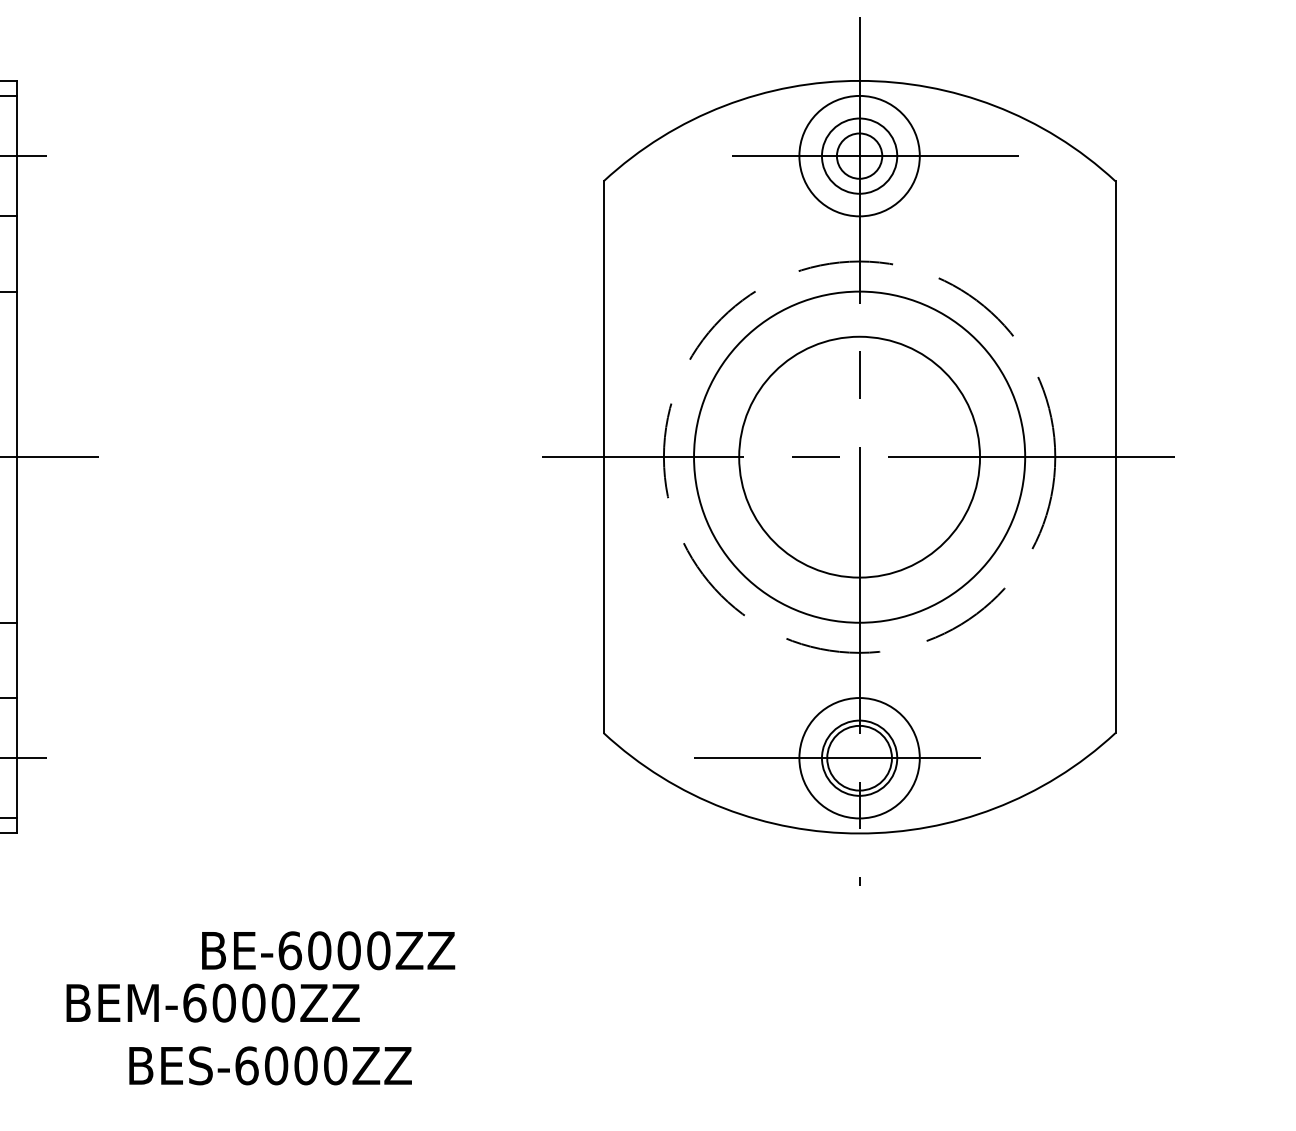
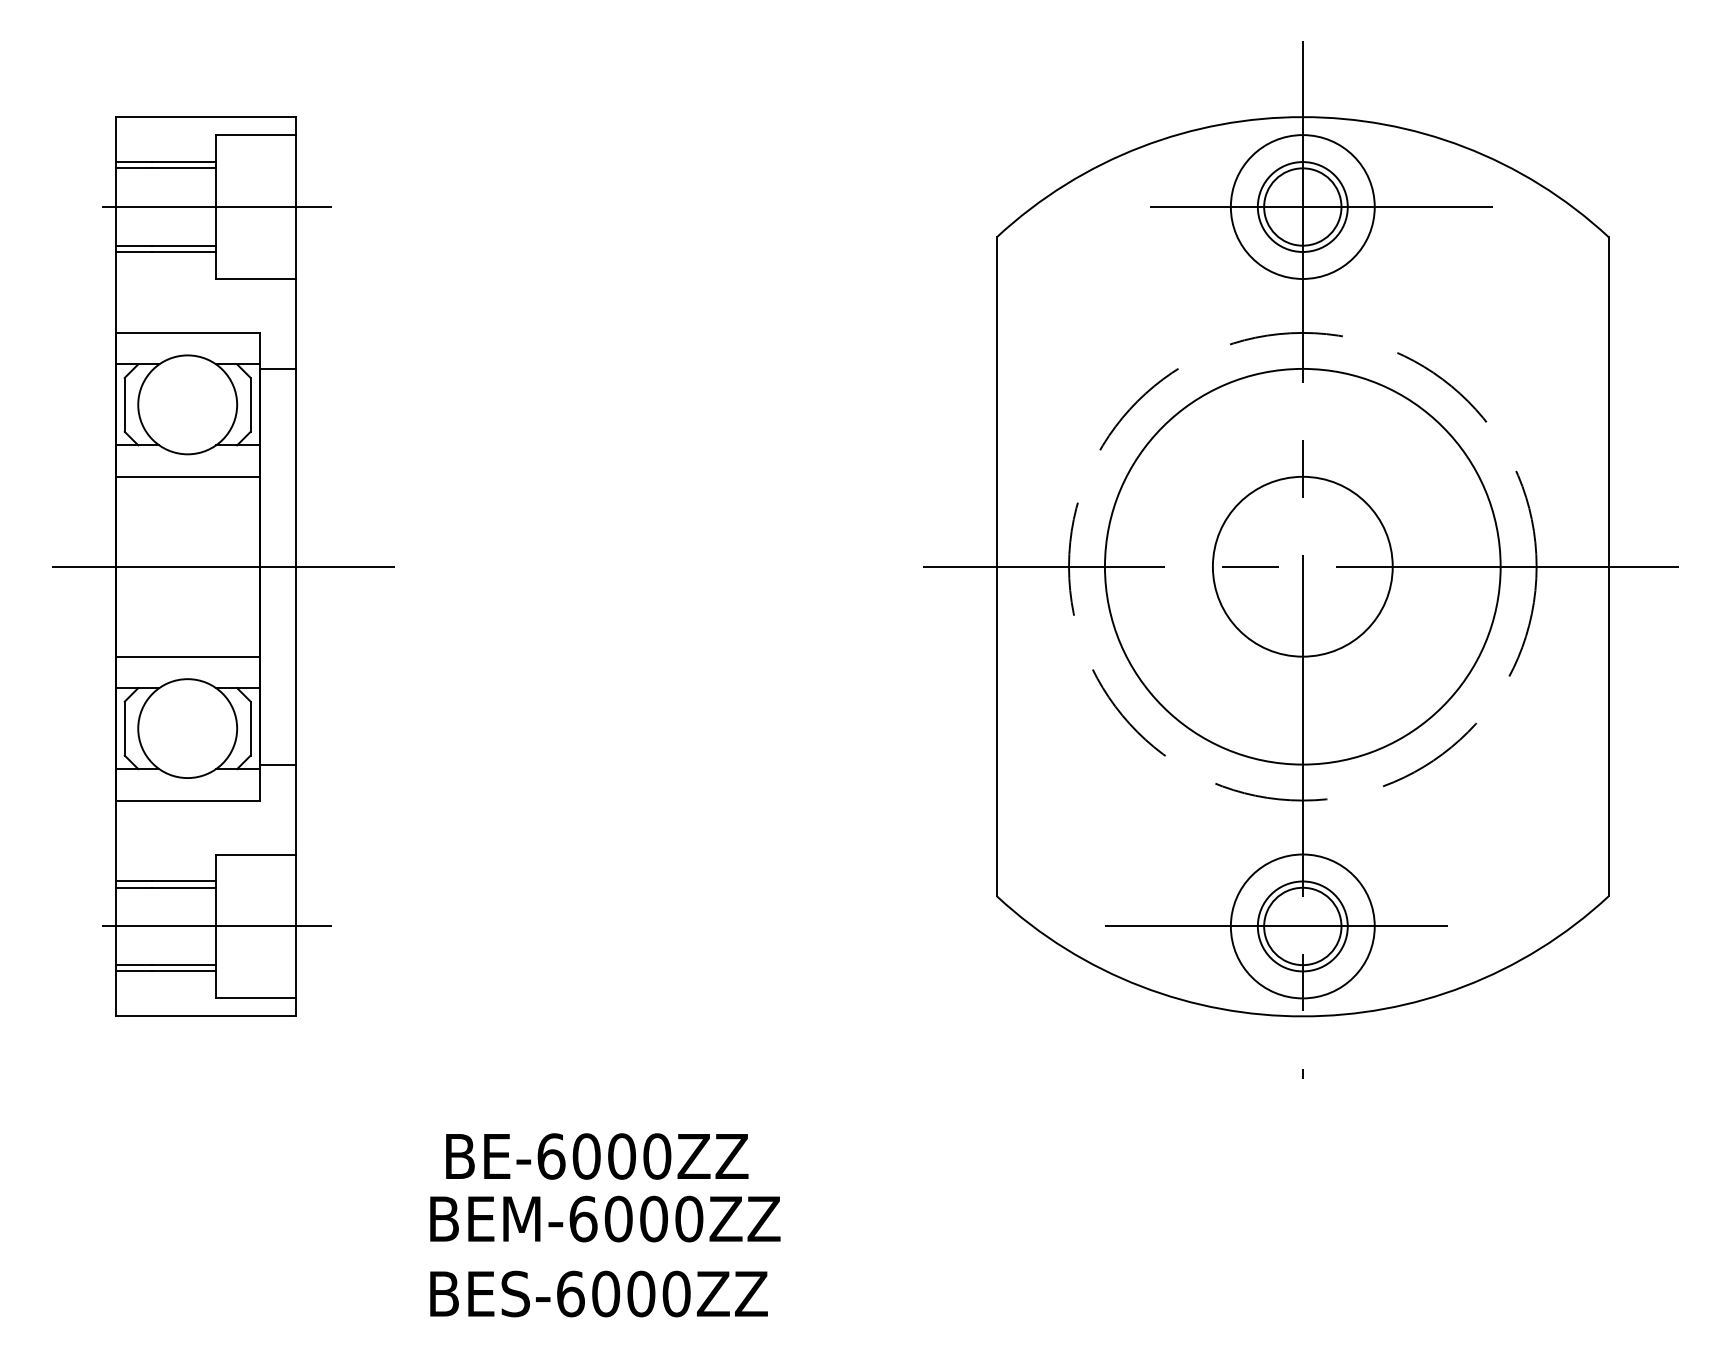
circle: (859, 155) -> (1302, 206), size x1.43
circle: (859, 456) -> (1302, 566), size x0.62
text: (328, 950) -> (597, 1156), moved
text: (213, 1002) -> (605, 1218), moved

